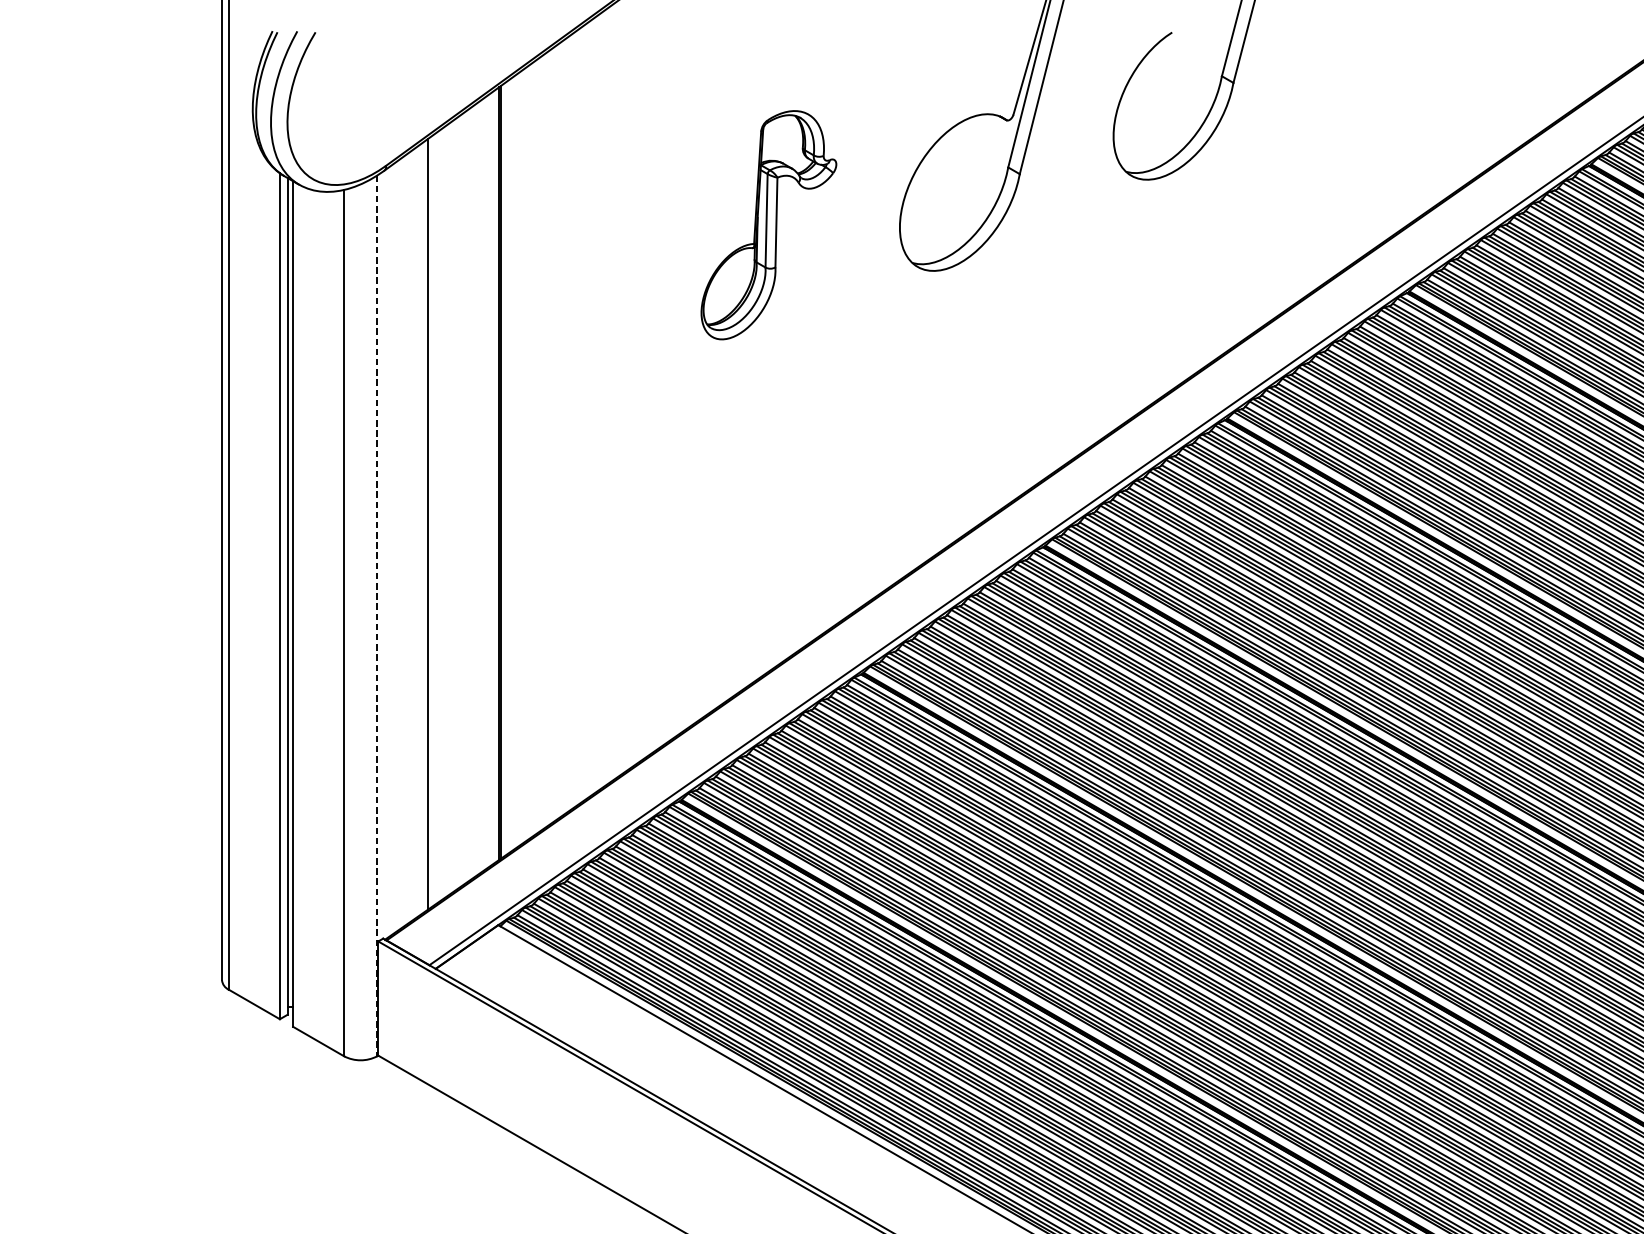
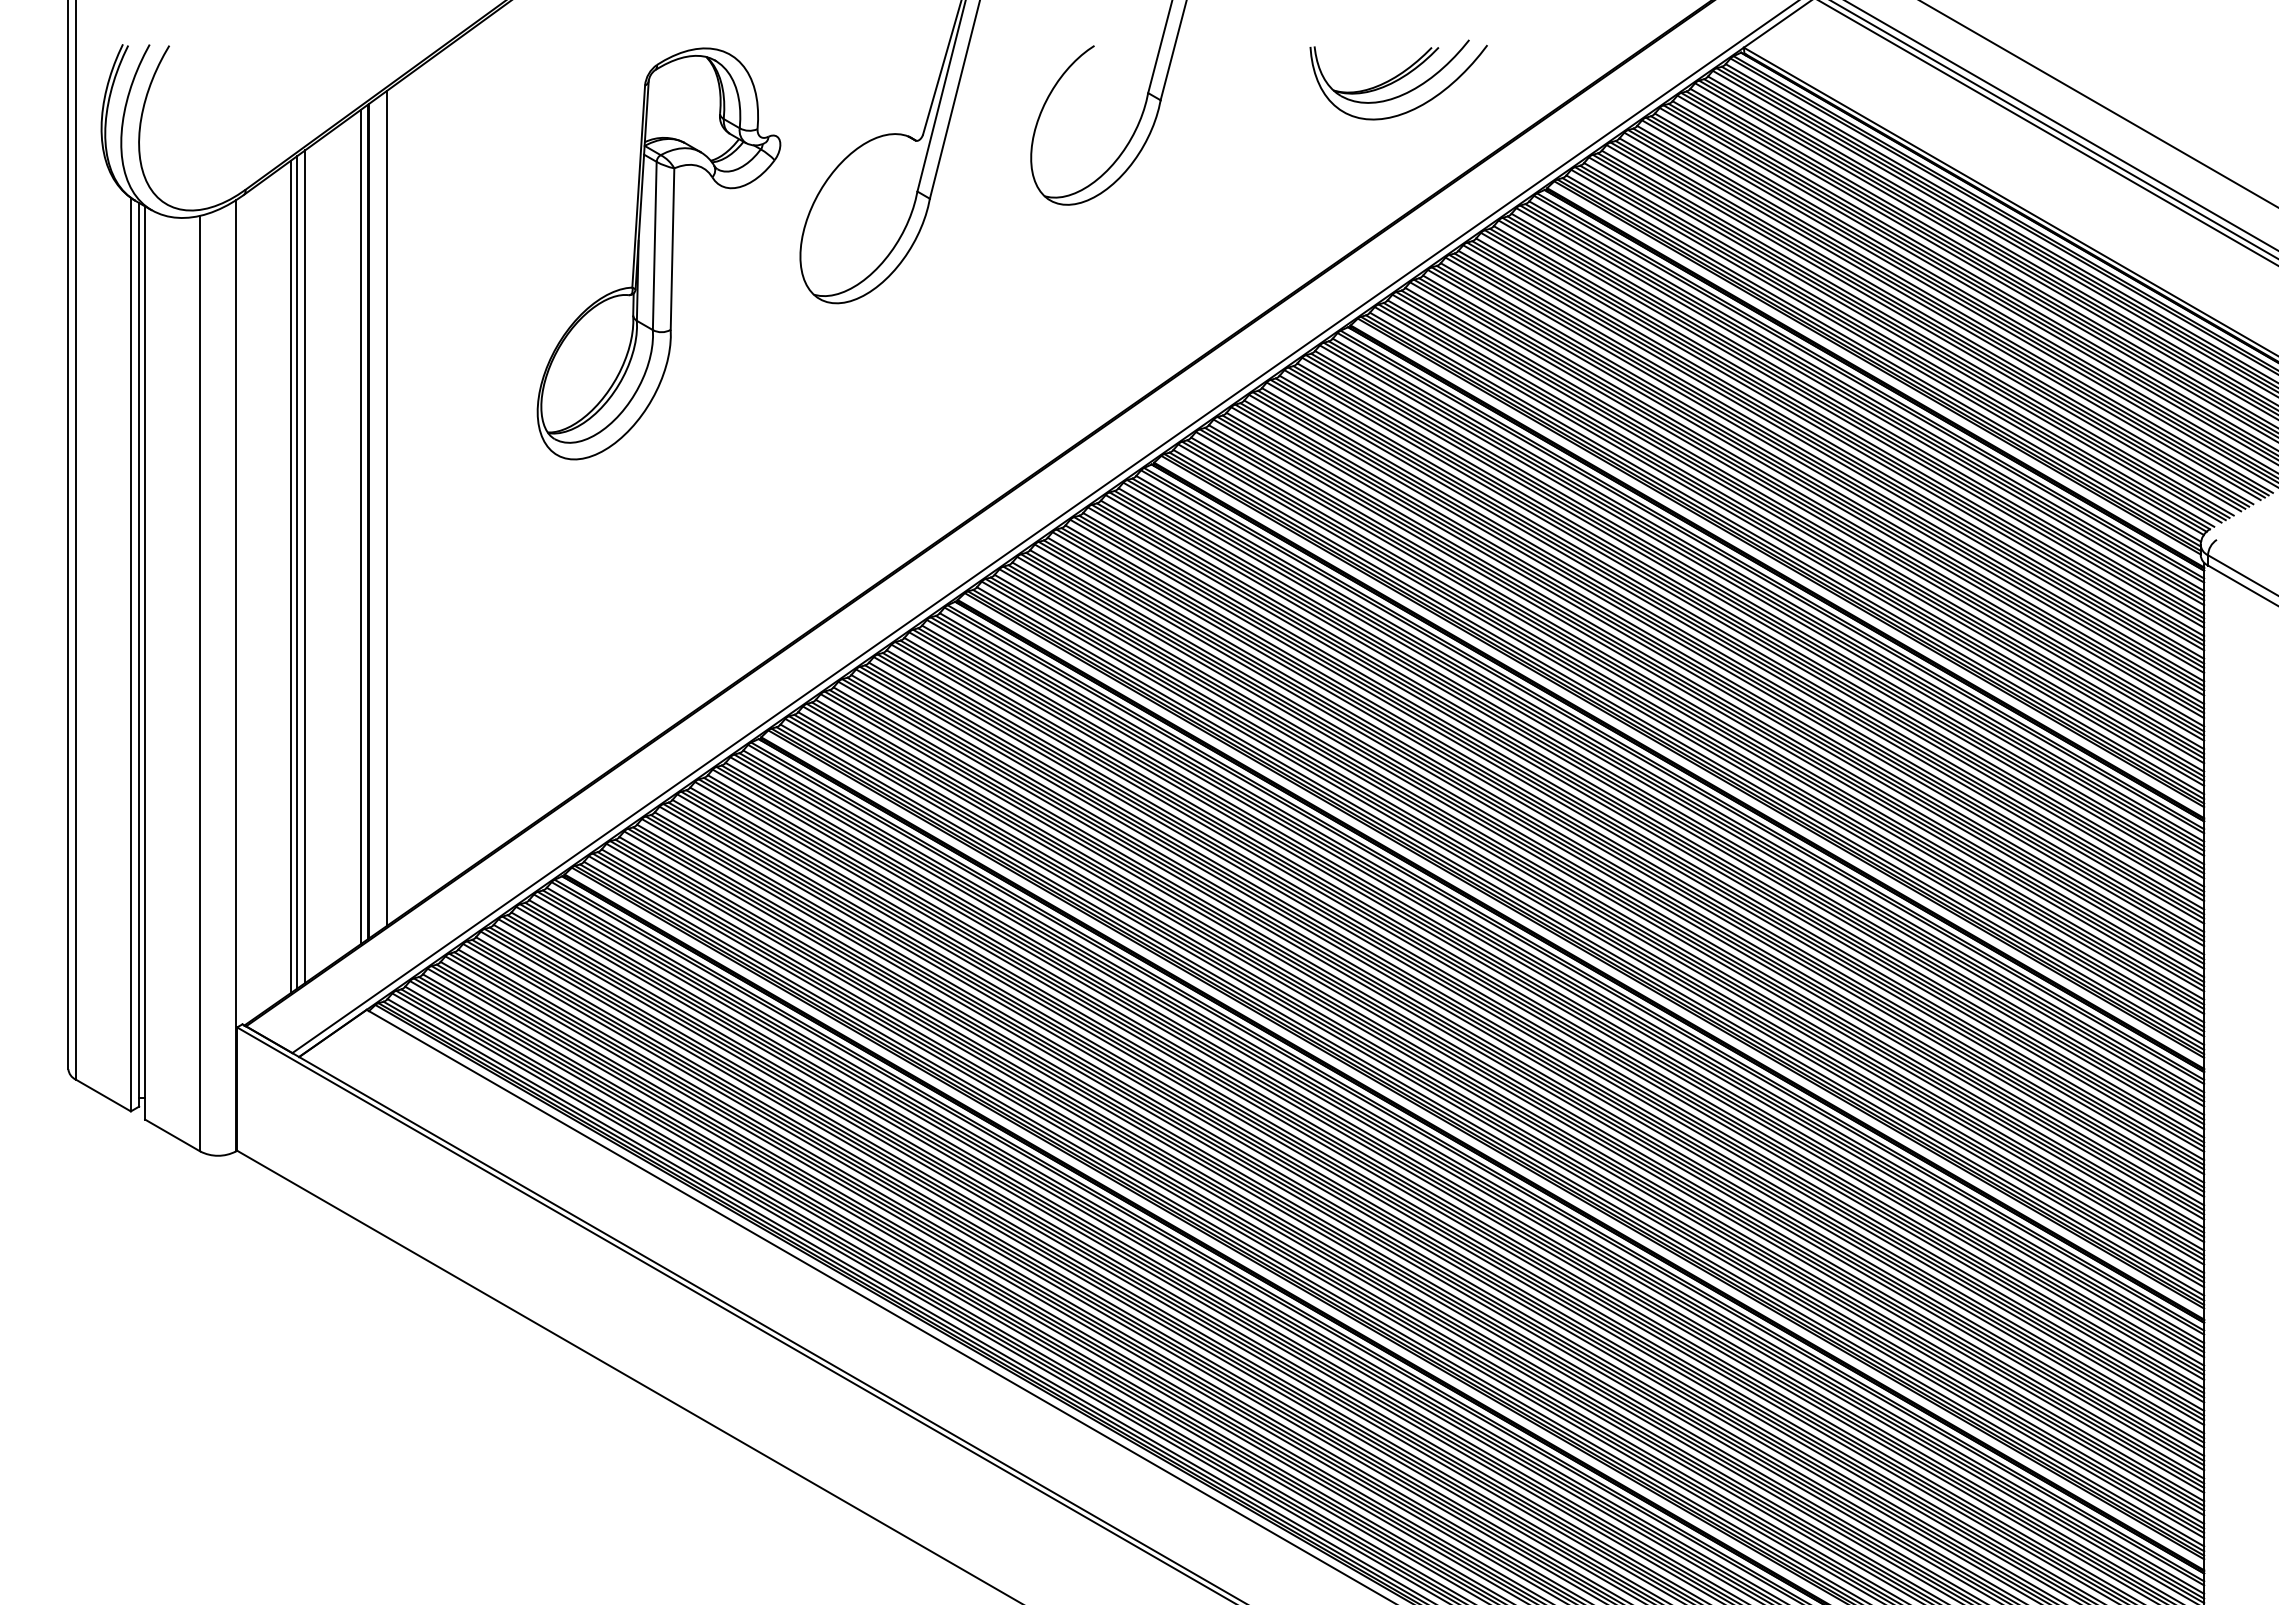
part: (1453, 63) -> (1398, 79), added
part: (768, 224) -> (658, 253), size x1.67
line: (517, 460) -> (387, 507), added
line: (492, 478) -> (360, 527), added
line: (441, 514) -> (305, 566), added
line: (434, 520) -> (297, 572), added
line: (376, 615) -> (235, 675), dashed -> solid

